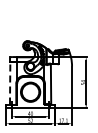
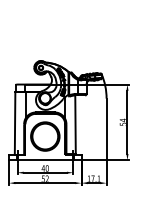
line: (10, 82) -> (15, 122), dashed -> solid

